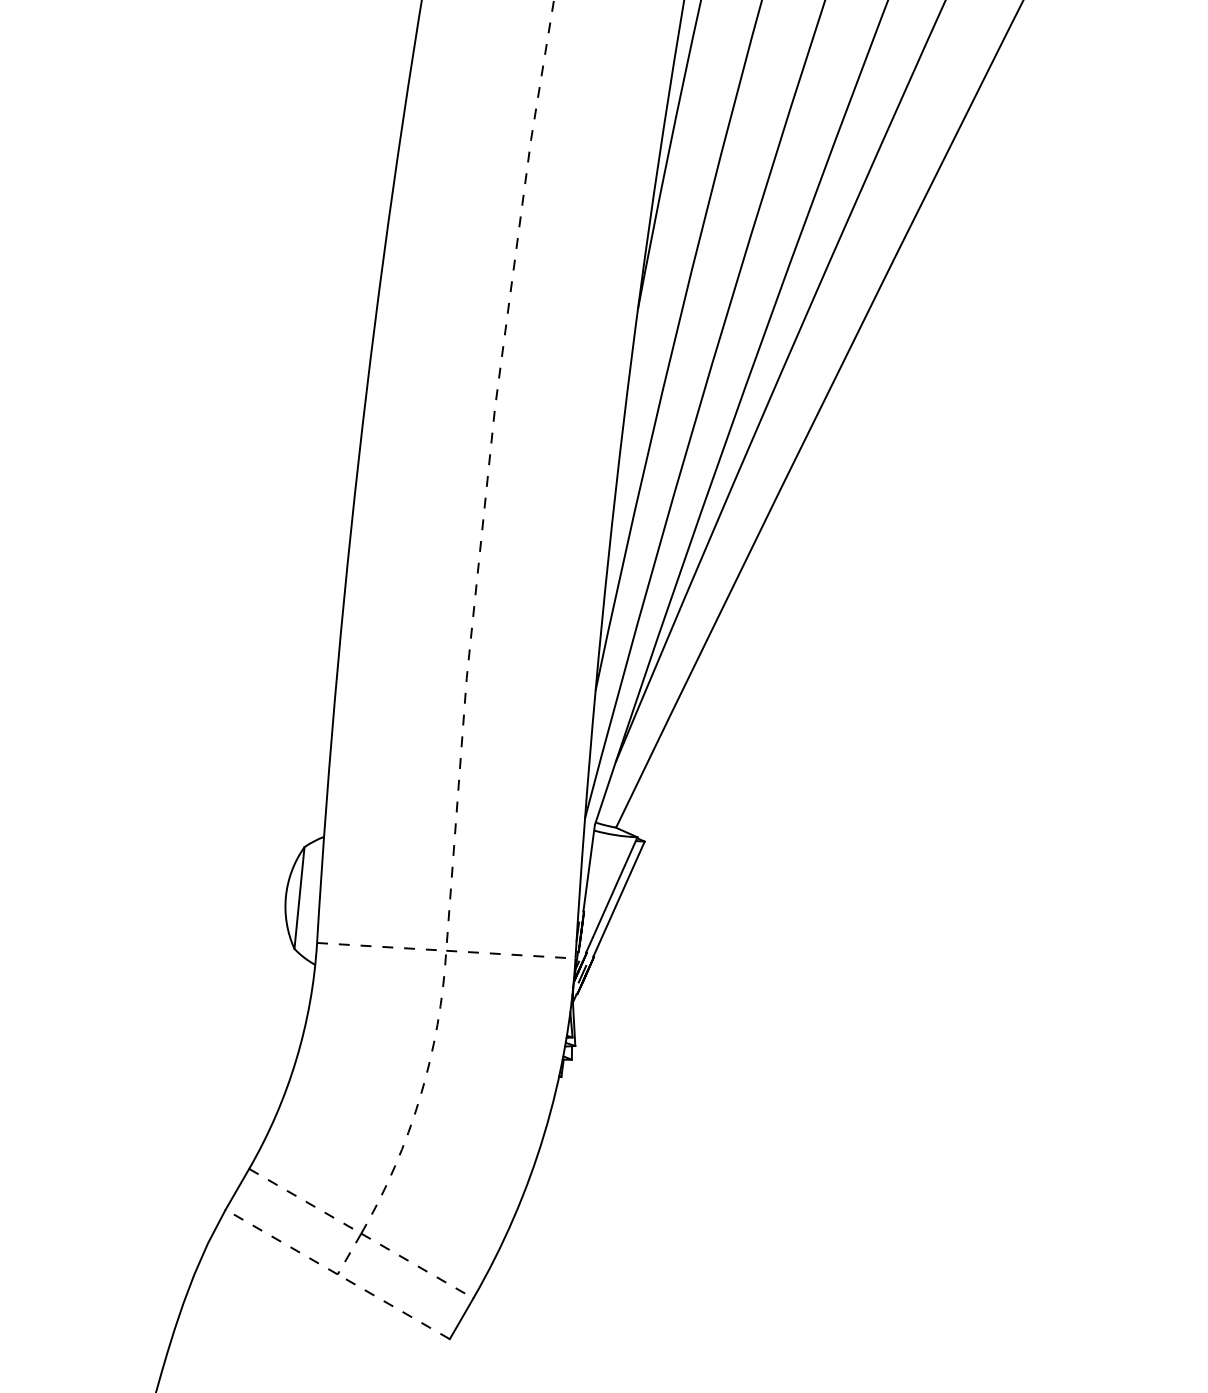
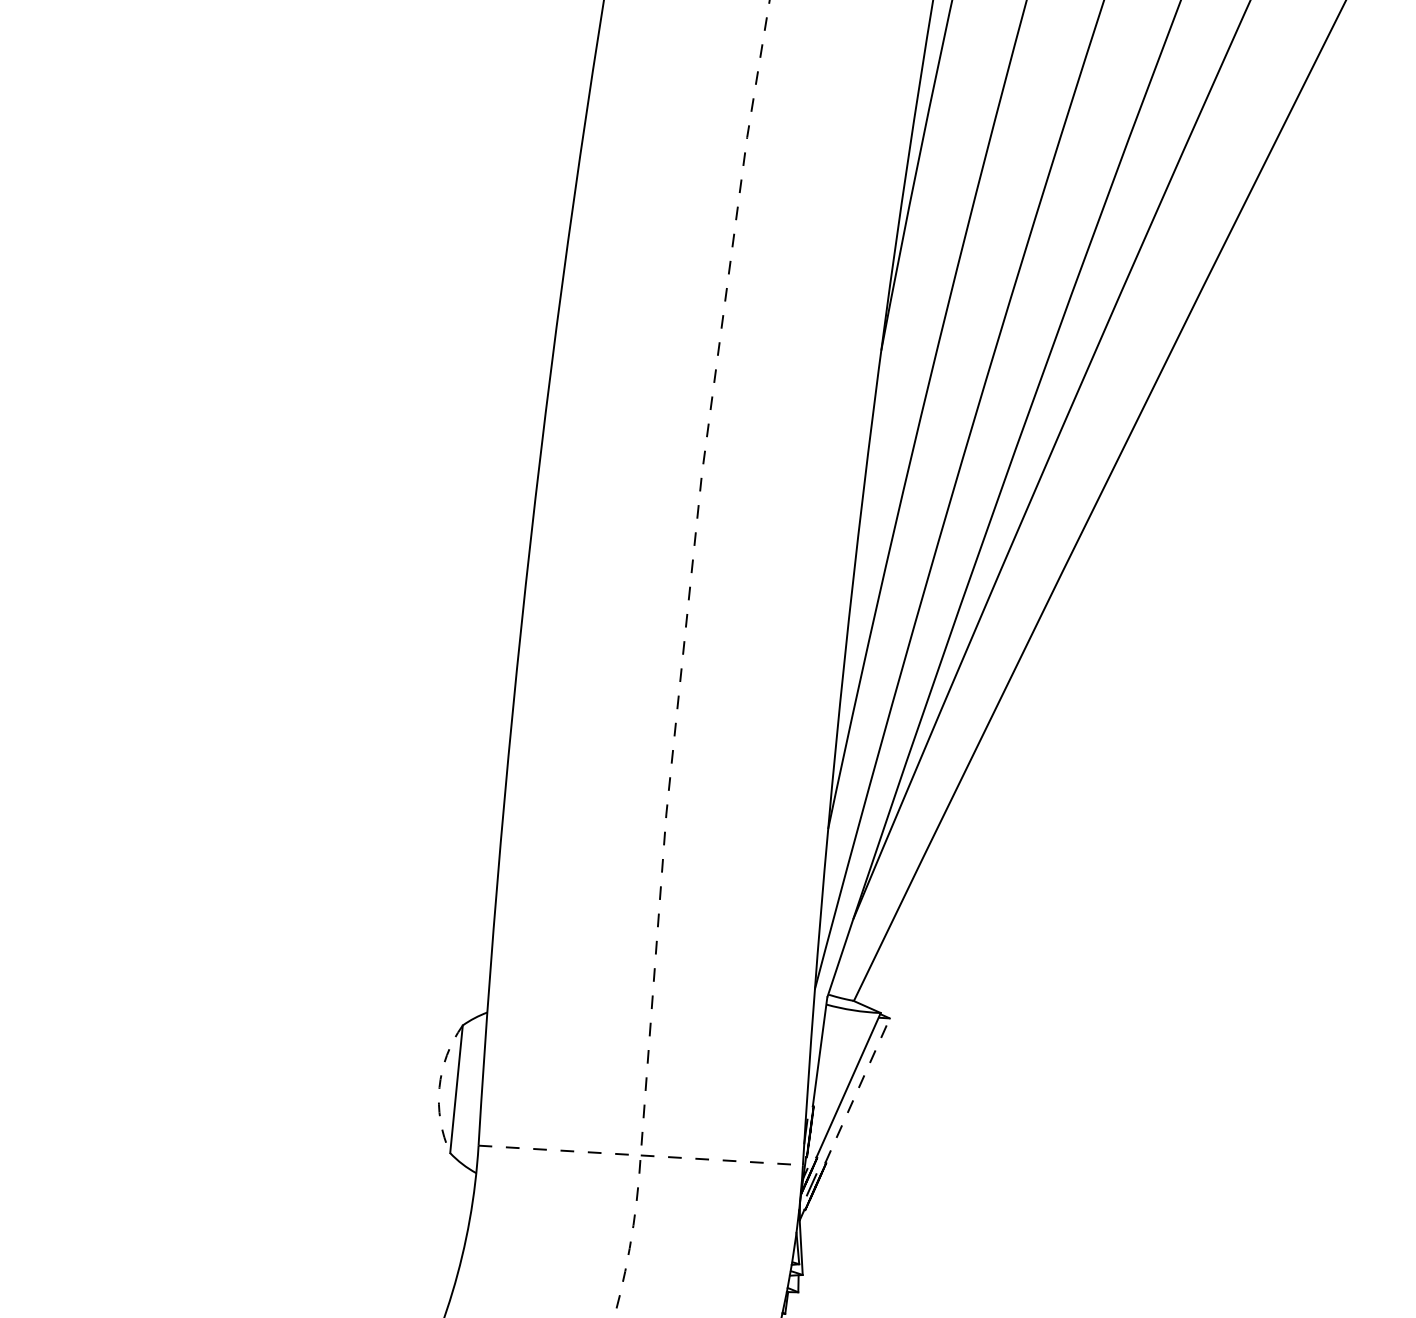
arc: (285, 896) -> (438, 1087), solid -> dashed
line: (619, 898) -> (858, 1089), solid -> dashed

